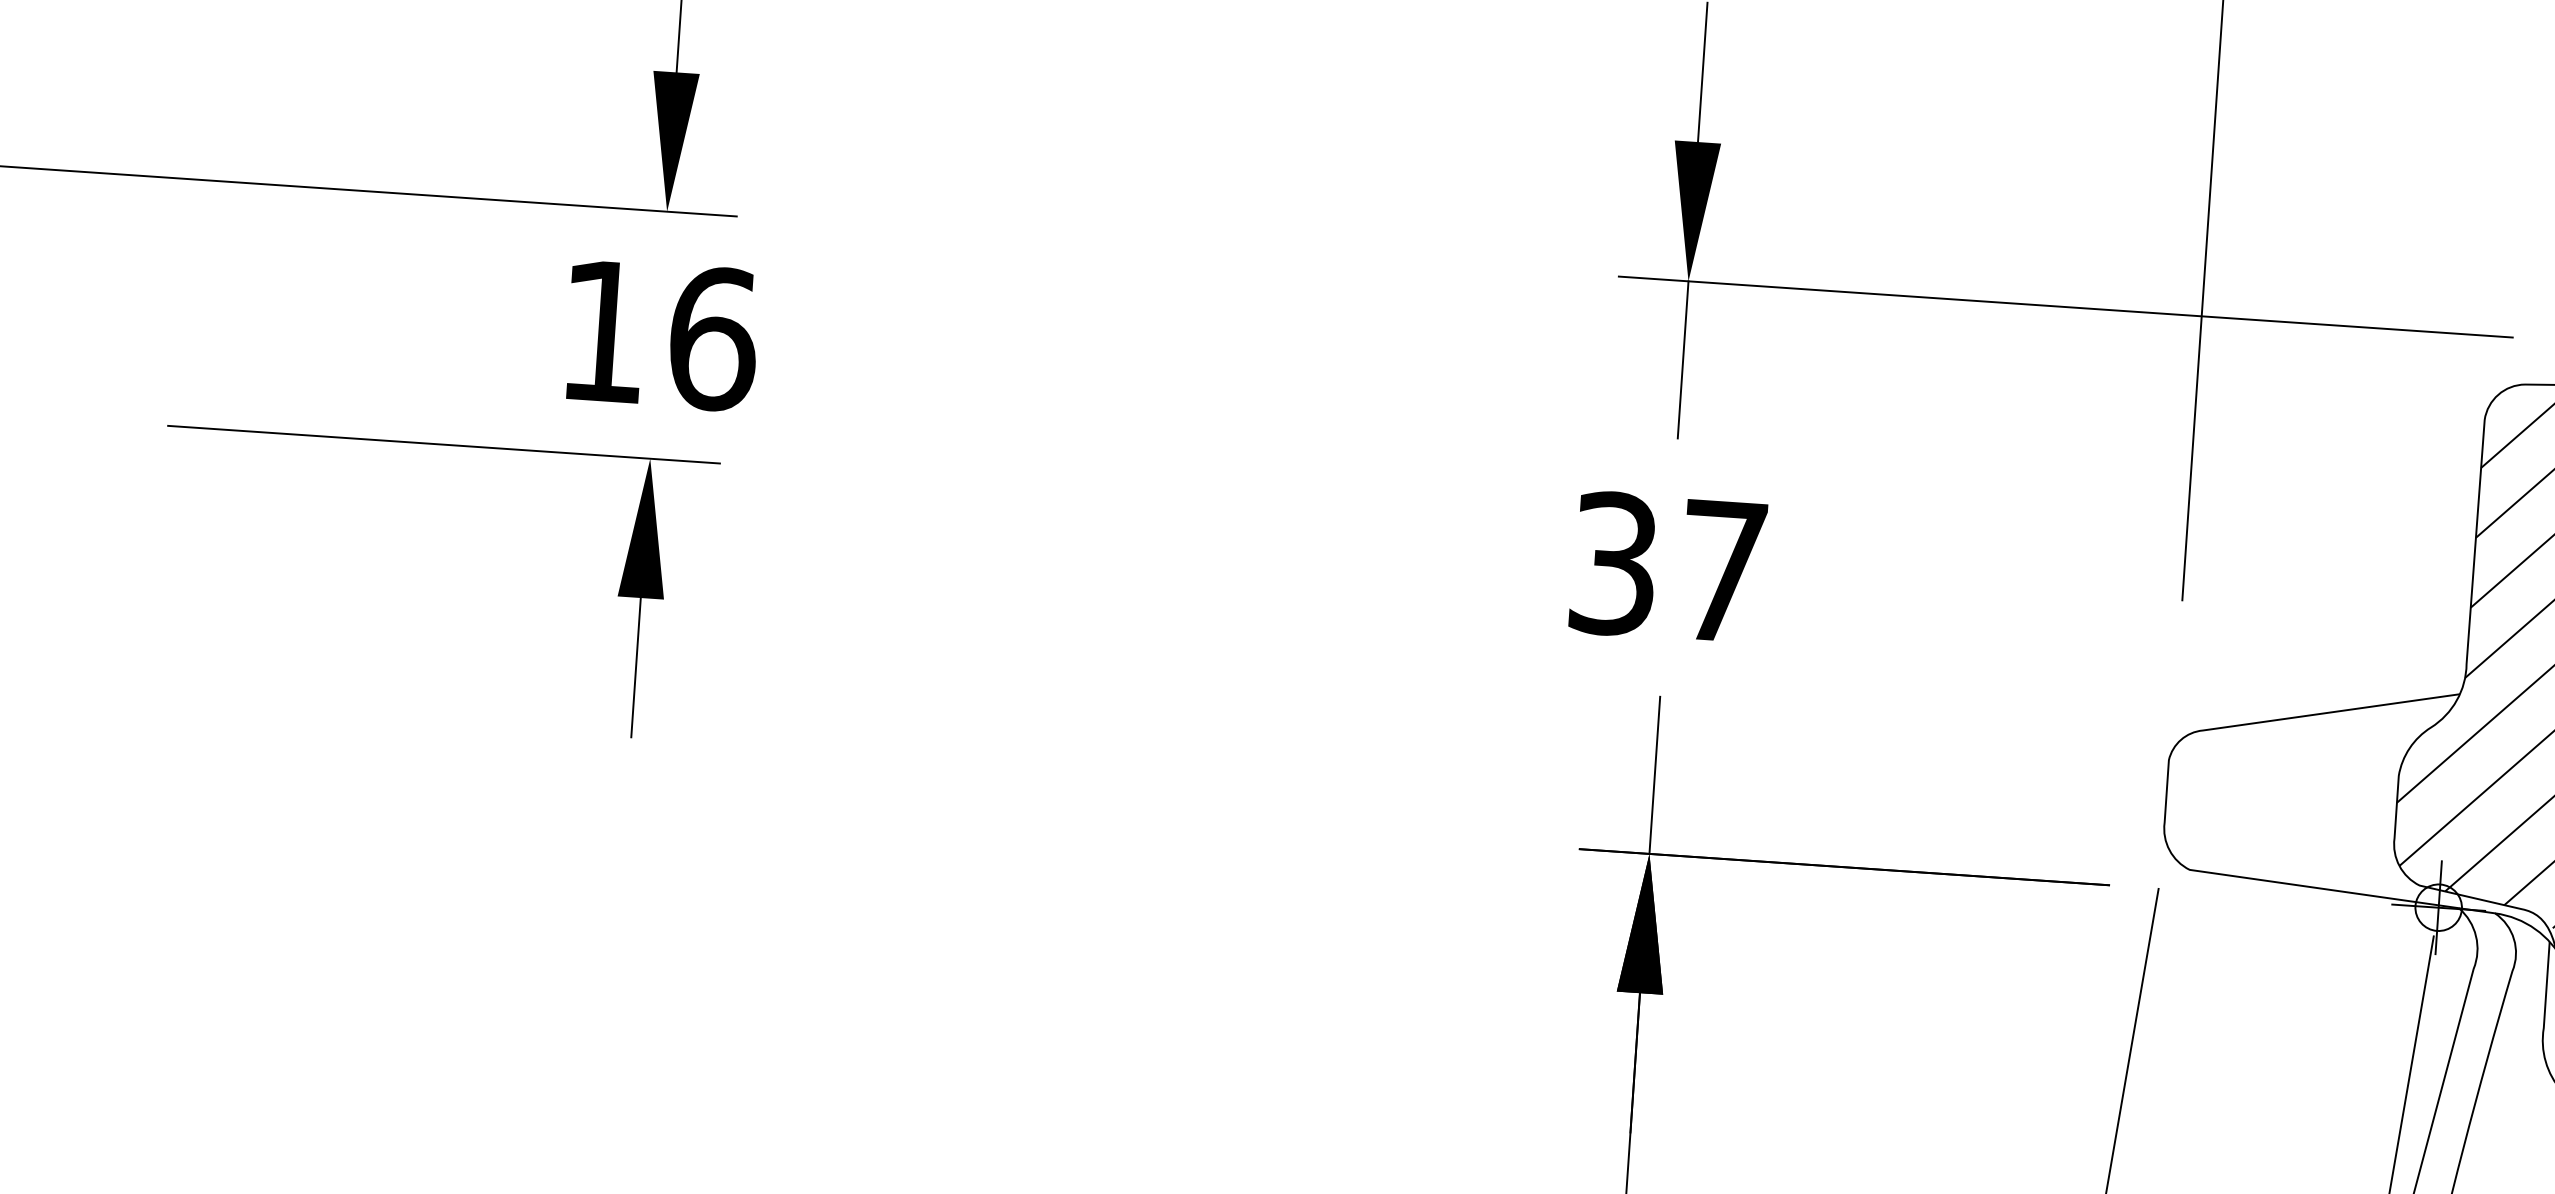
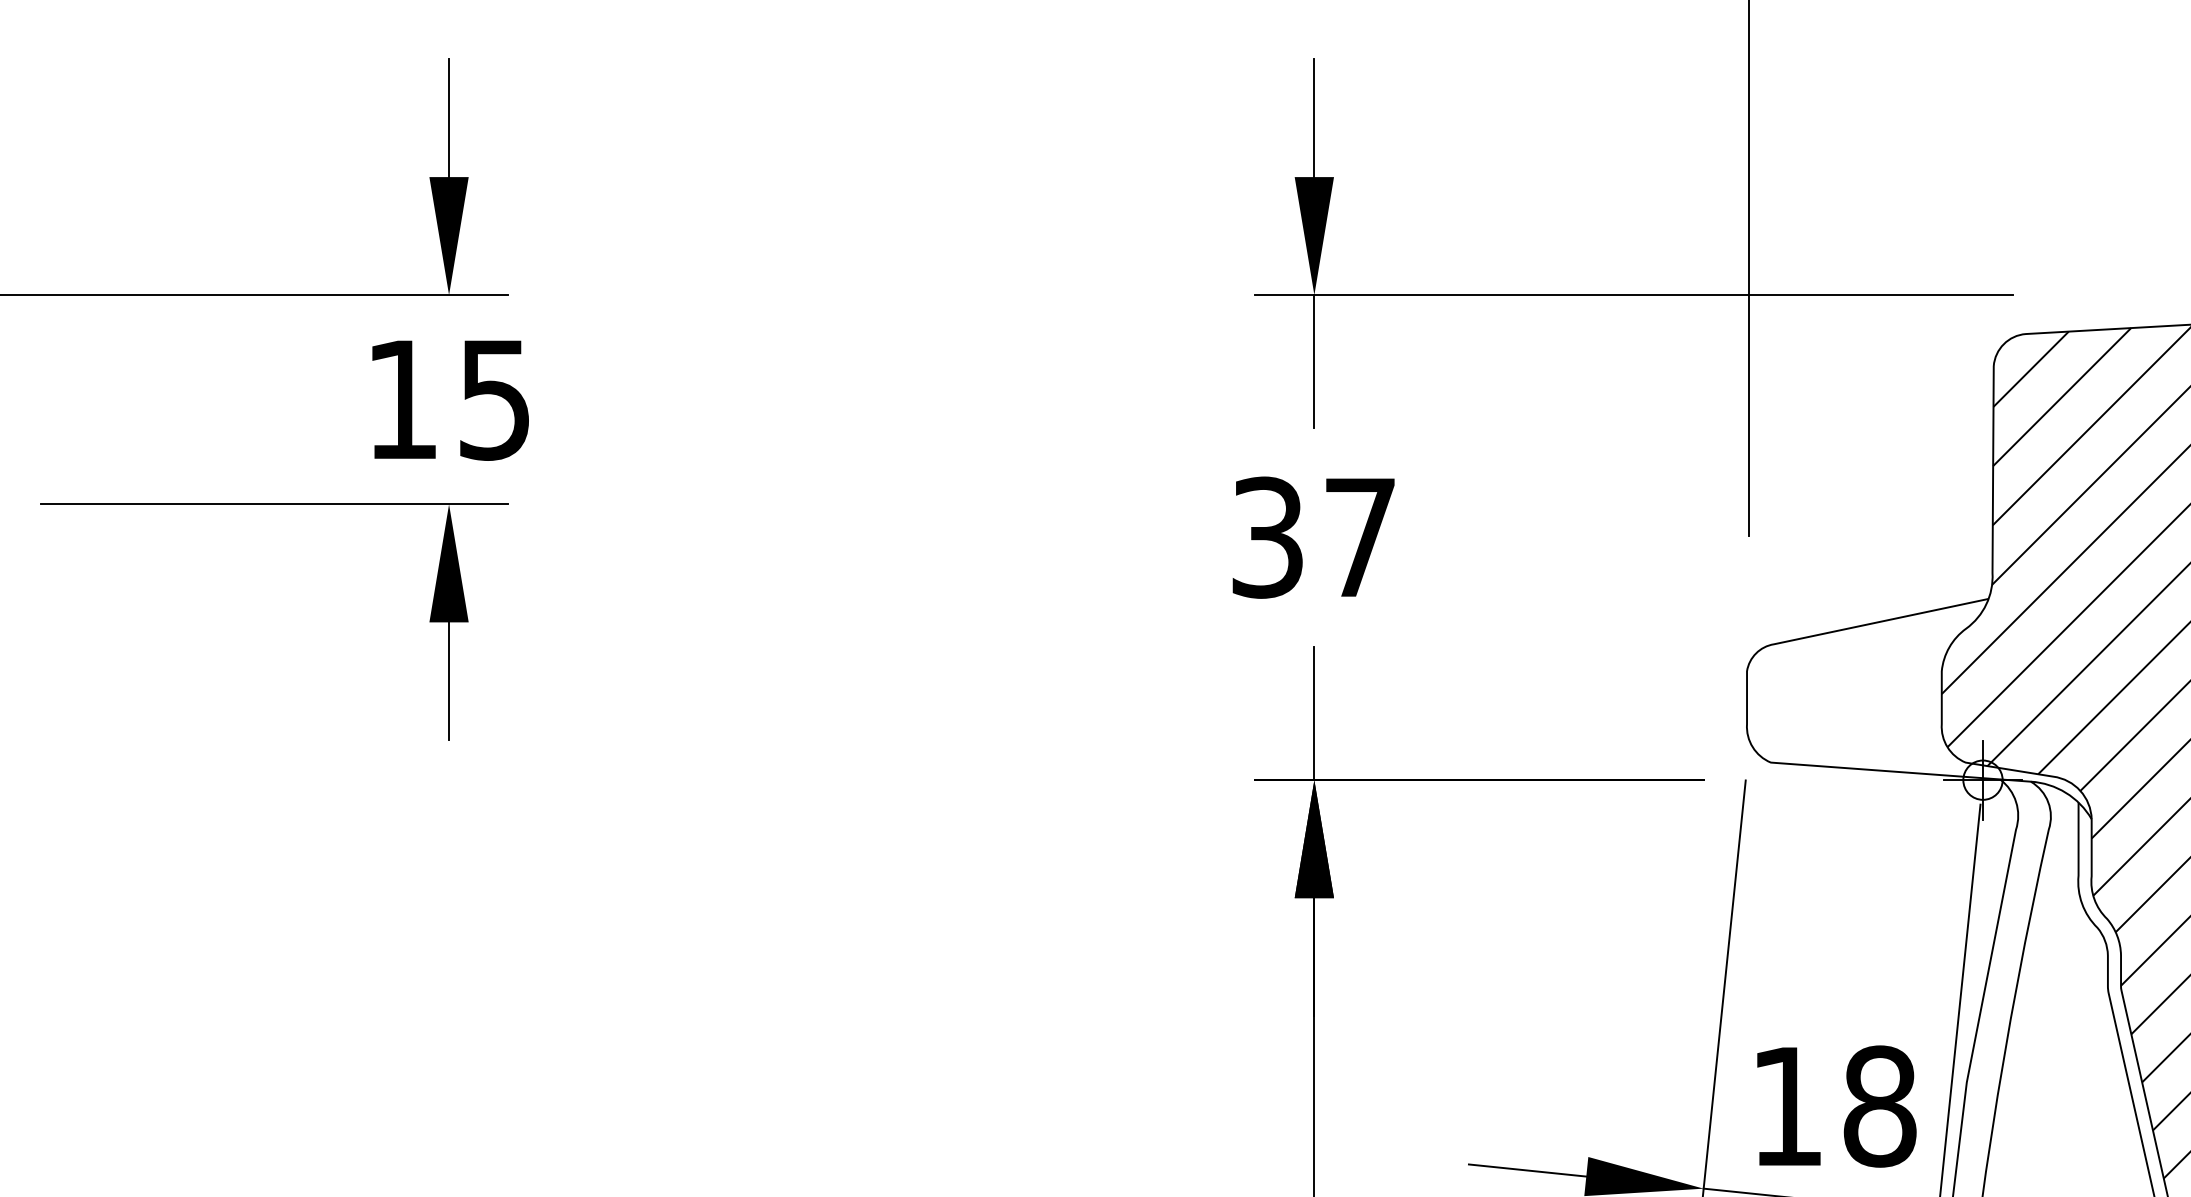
text: (713, 338) -> (495, 399), 16 -> 15

